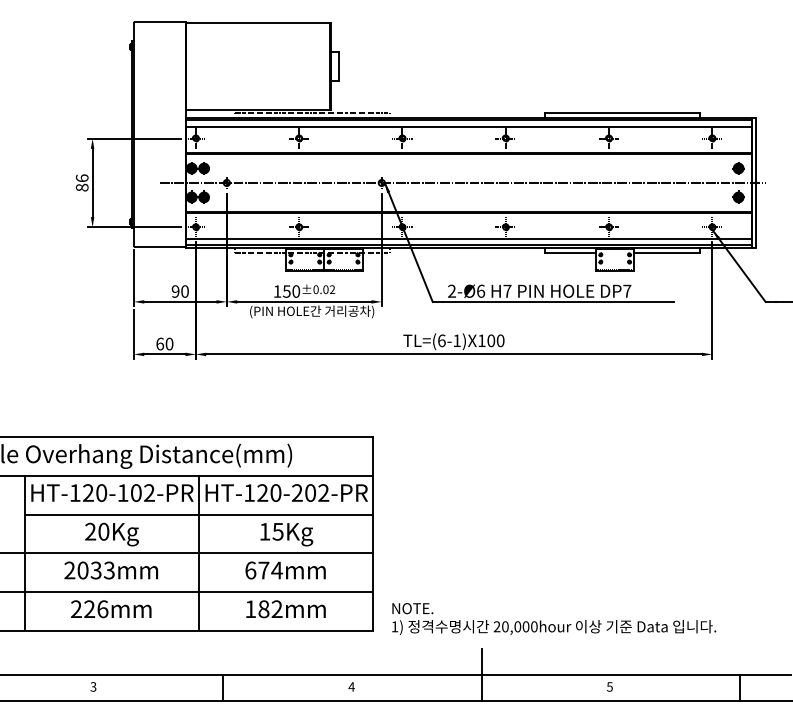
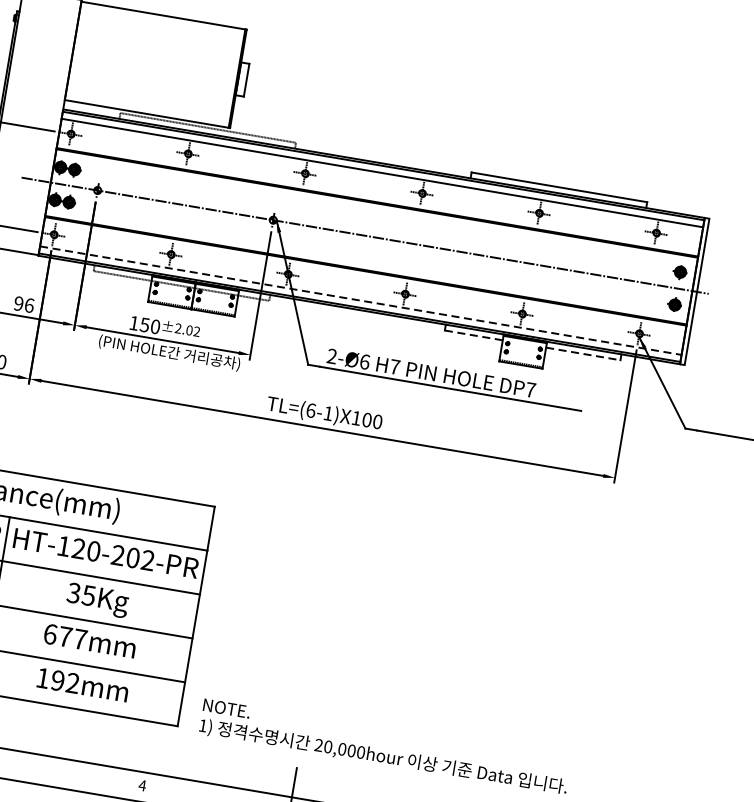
line: (469, 239) -> (361, 301), solid -> dashed
line: (570, 252) -> (473, 335), solid -> dashed
line: (667, 252) -> (583, 353), solid -> dashed
text: (315, 289) -> (177, 328), ±0.02 -> ±2.02
text: (184, 291) -> (28, 305), 90 -> 96
text: (264, 531) -> (73, 592), 15Kg -> 35Kg
text: (276, 570) -> (79, 639), 674mm -> 677mm
text: (263, 609) -> (57, 680), 182mm -> 192mm

